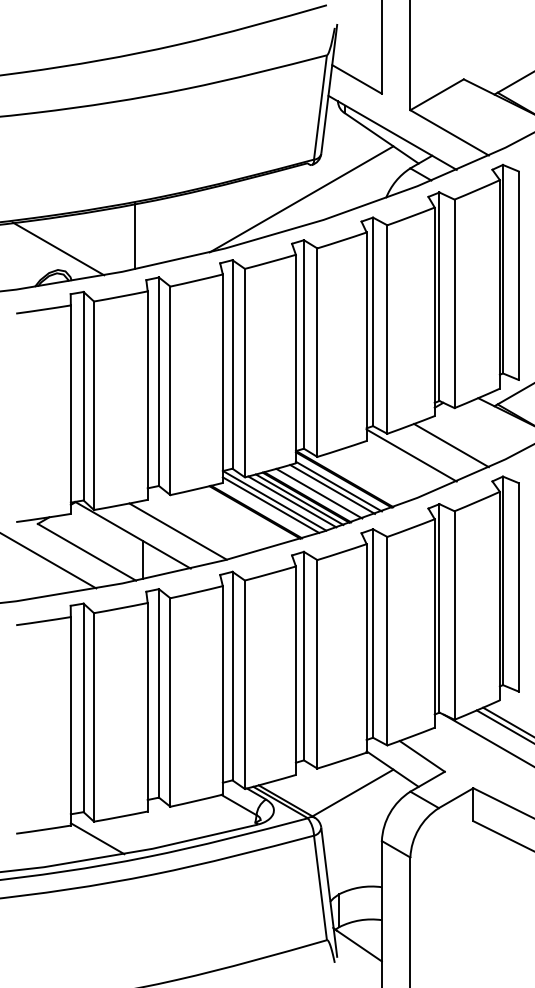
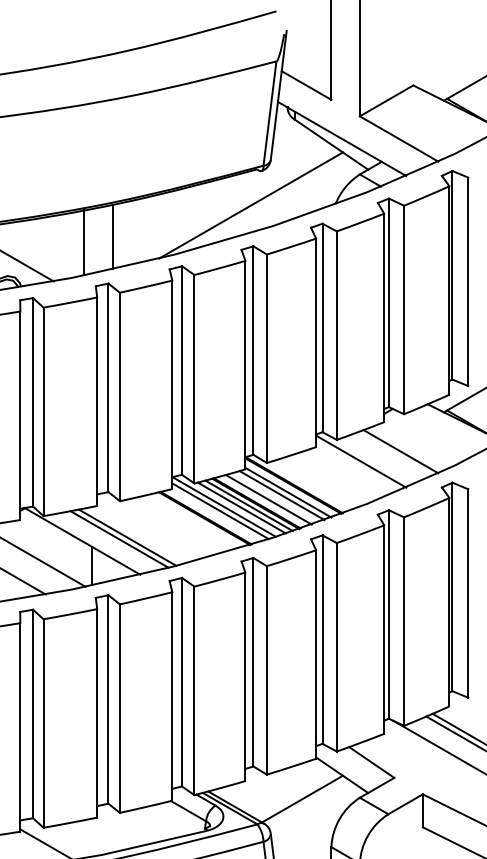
line: (163, 230) -> (113, 236), added
line: (170, 533) -> (120, 539), added

